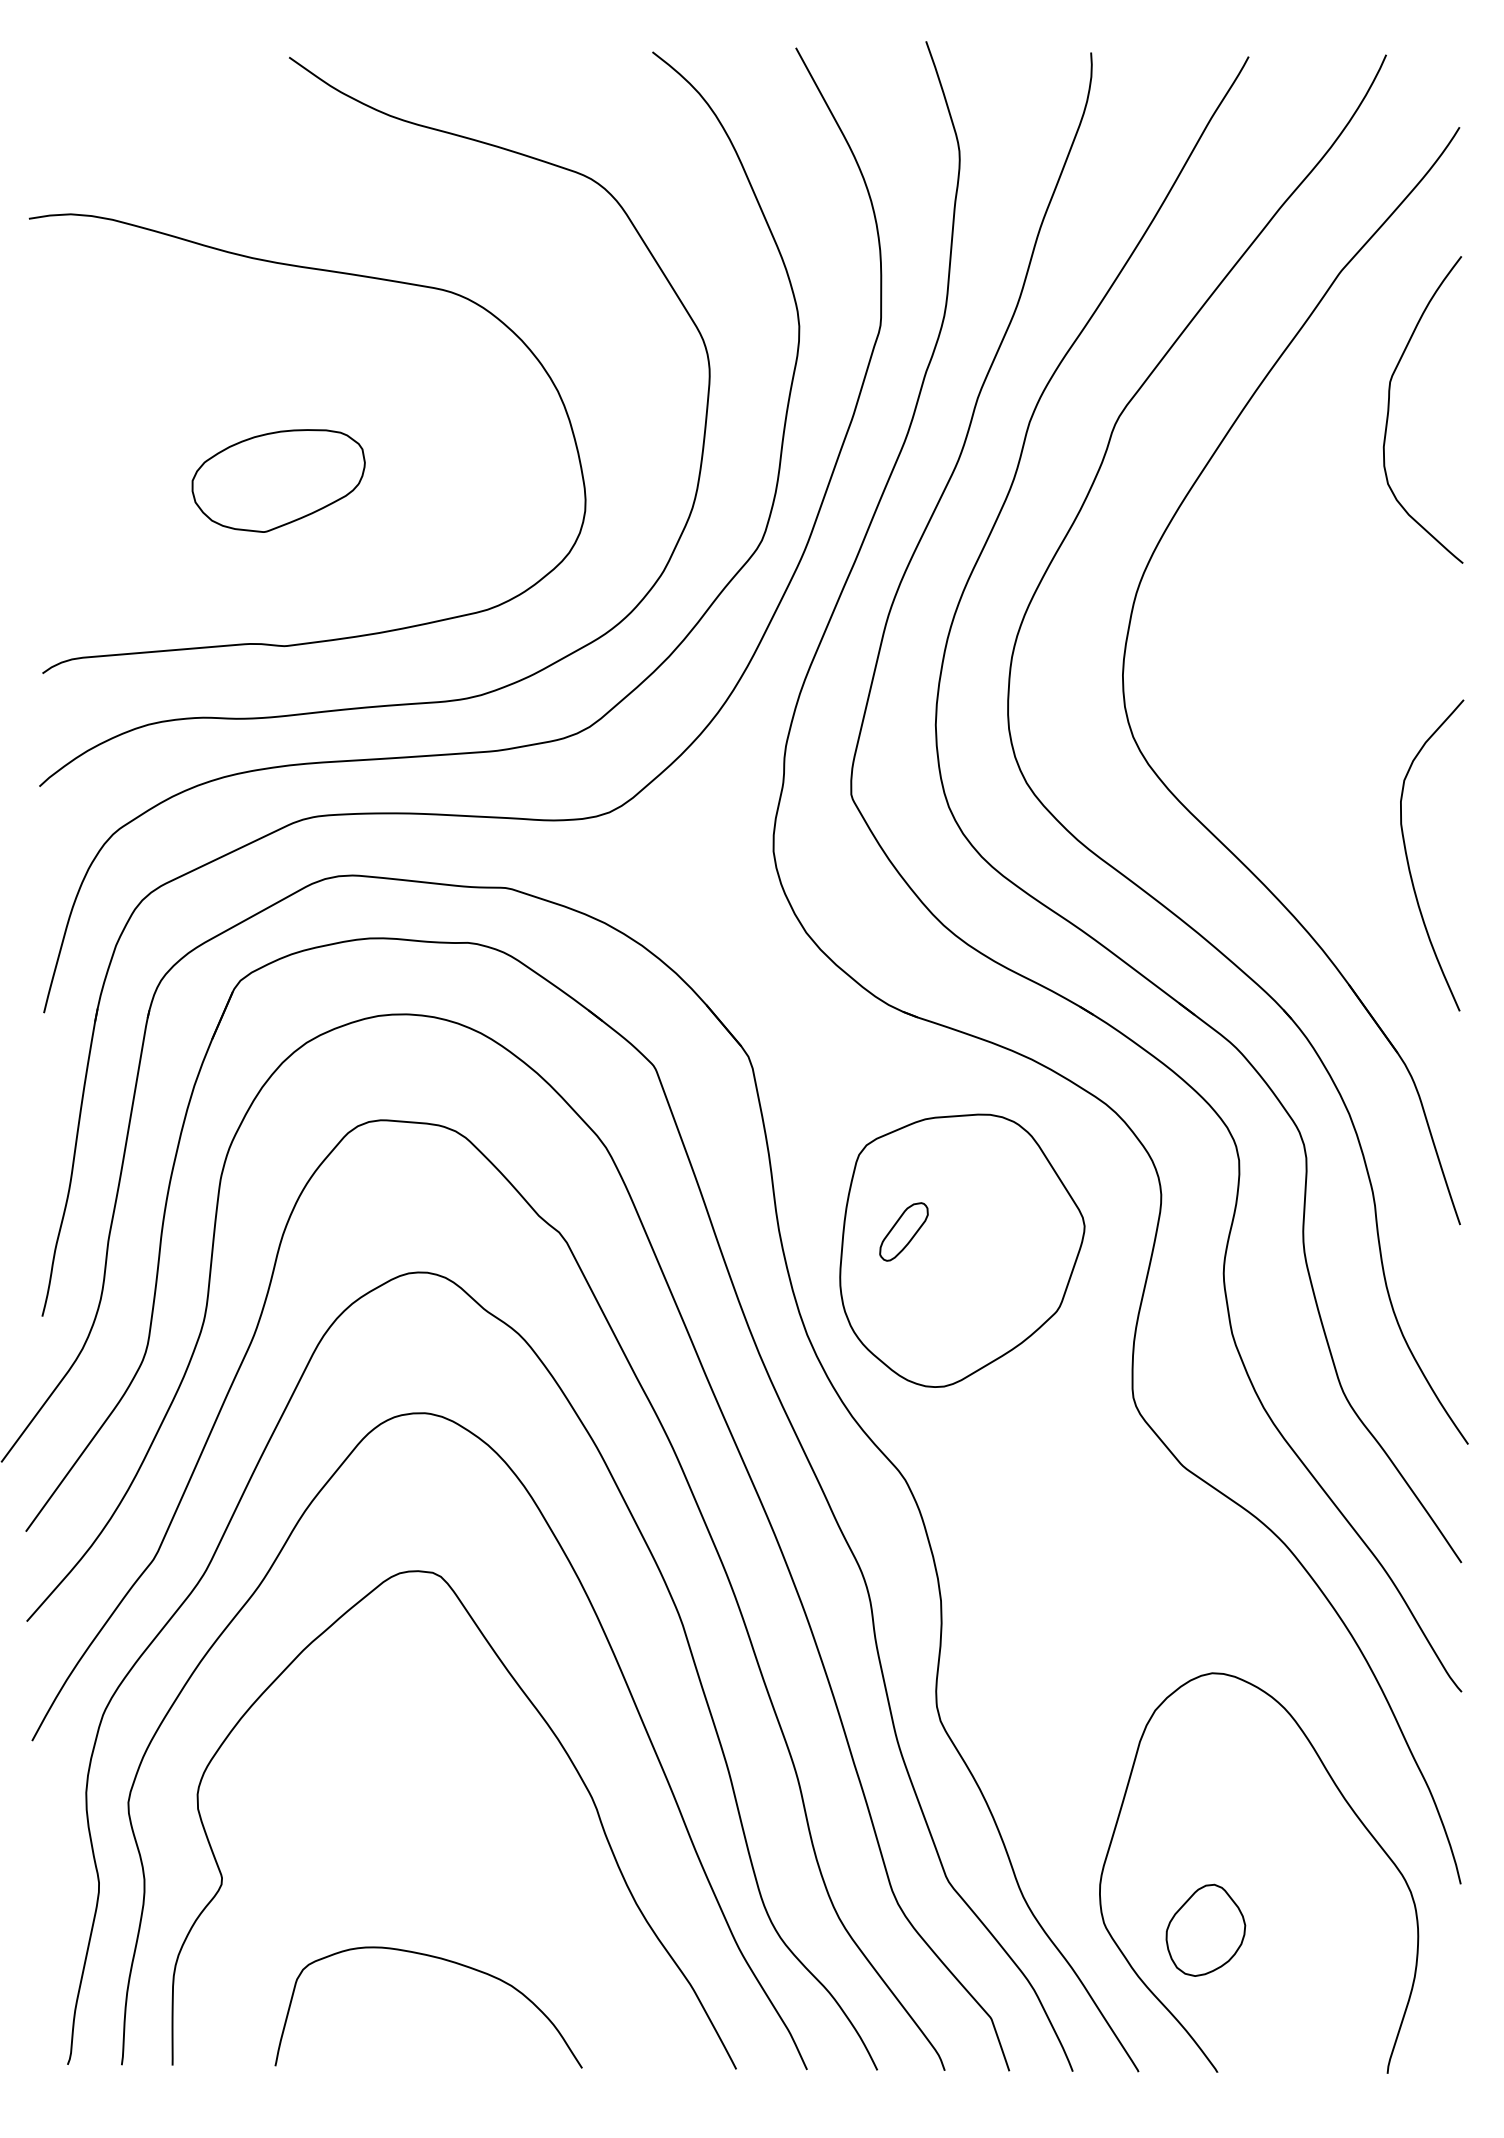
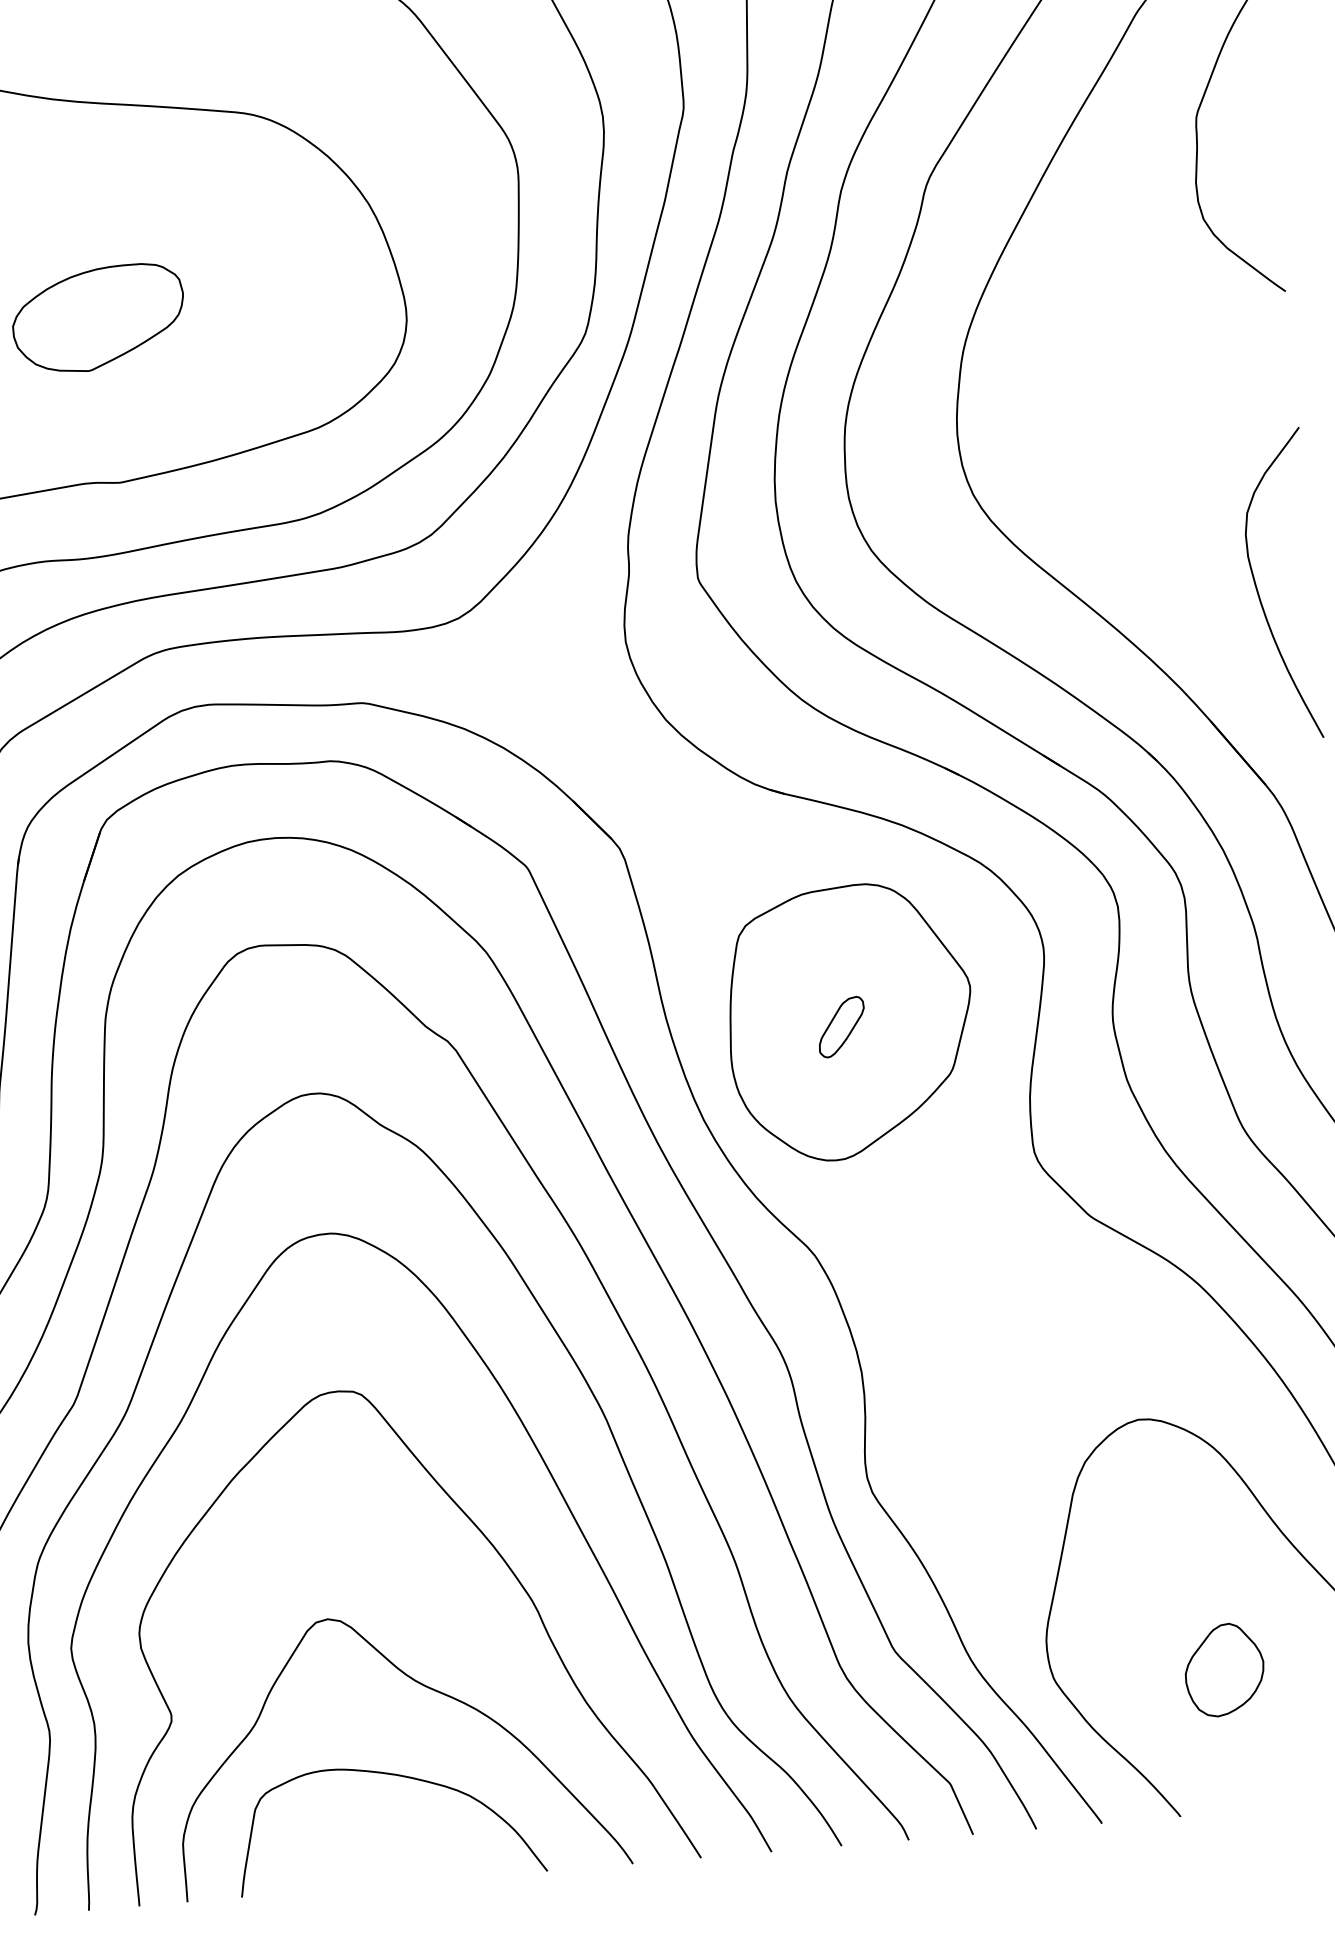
part: (903, 1231) -> (841, 1026), moved
curve: (478, 1874) -> (426, 1687), added
part: (1205, 1929) -> (1224, 1669), moved

